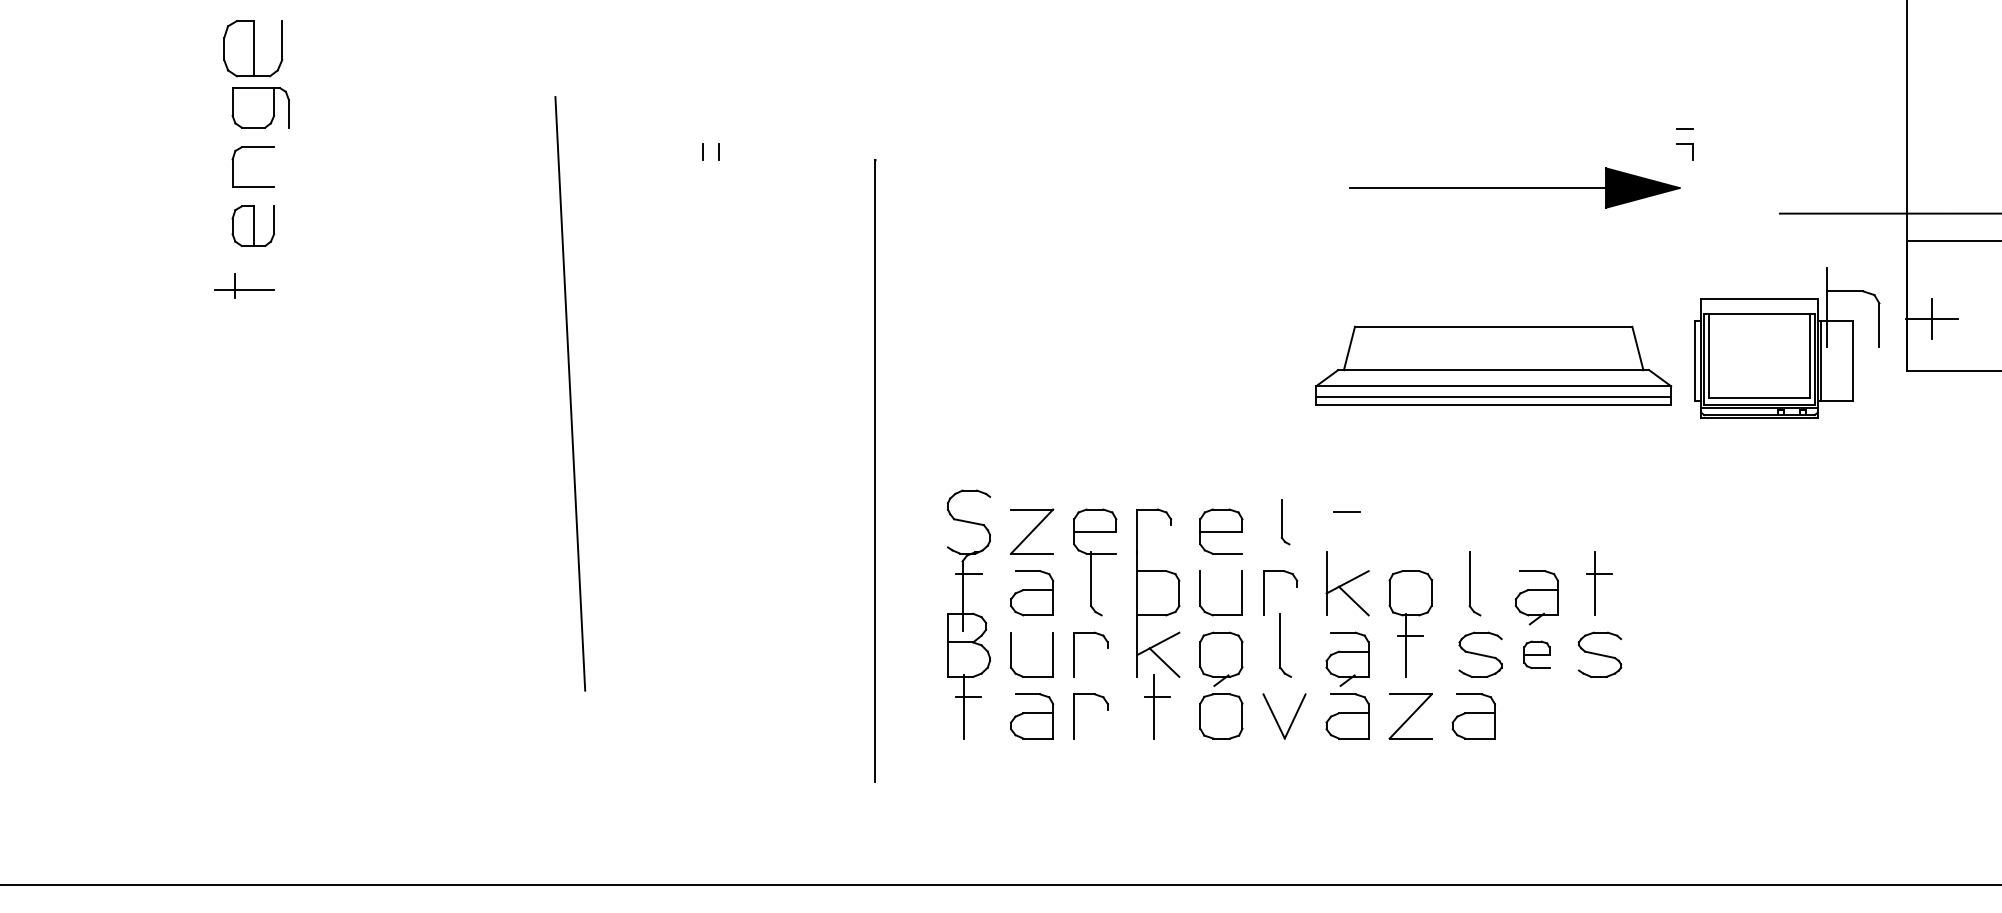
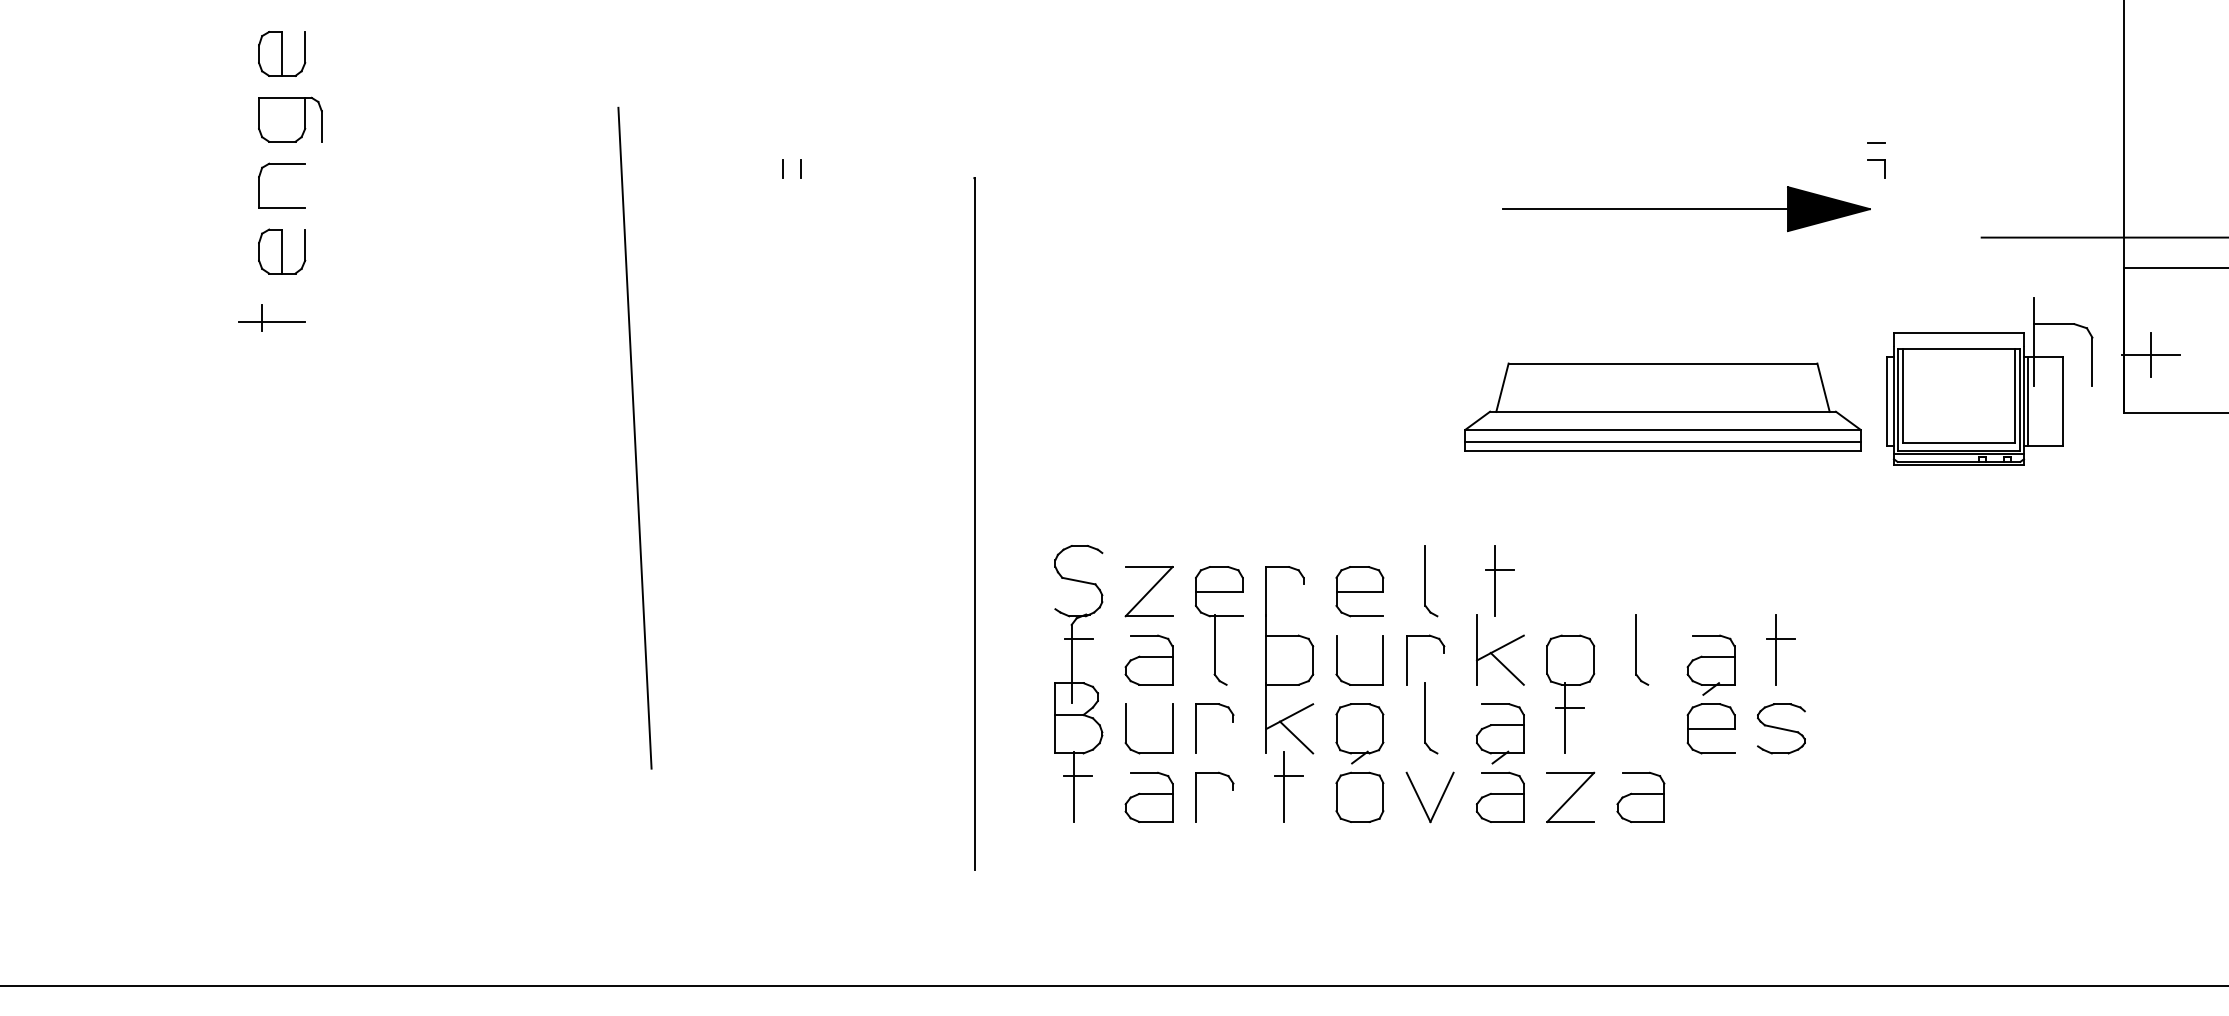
part: (253, 48) -> (282, 53), size x0.71
line: (1343, 521) -> (1495, 580), added
part: (1285, 522) -> (1431, 581), size x1.43
part: (1480, 654) -> (1648, 728), removed
part: (1536, 654) -> (1710, 728), size x1.67

